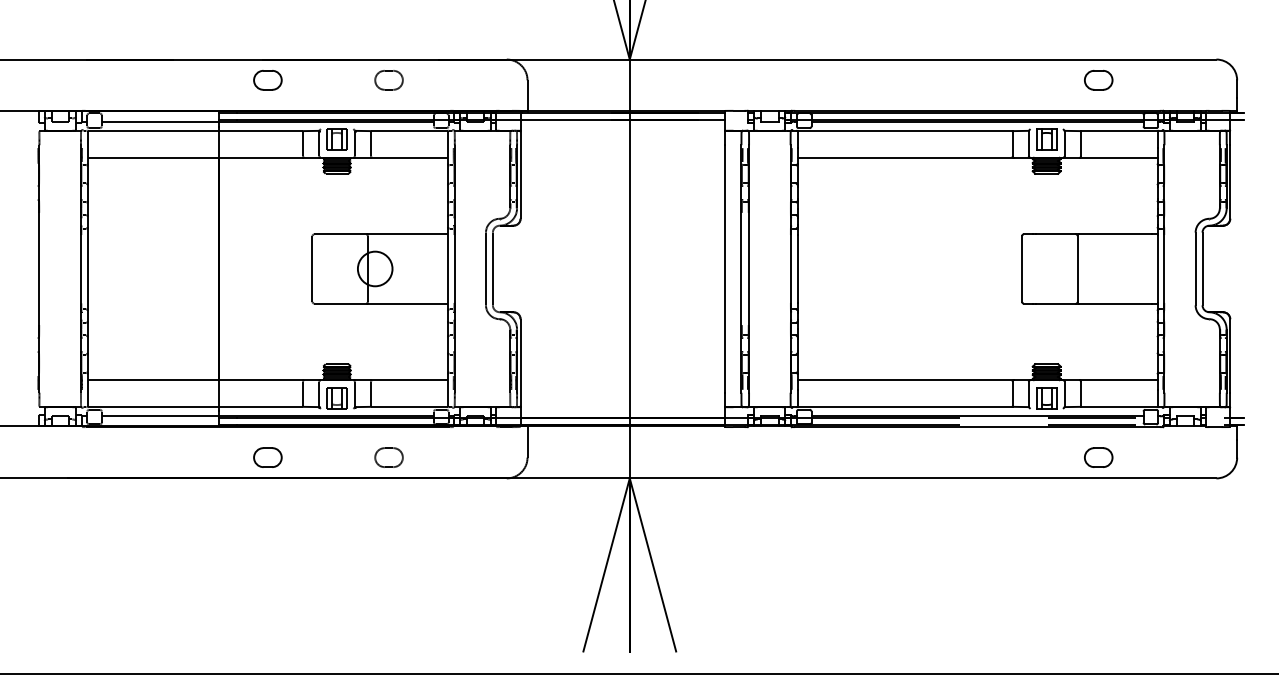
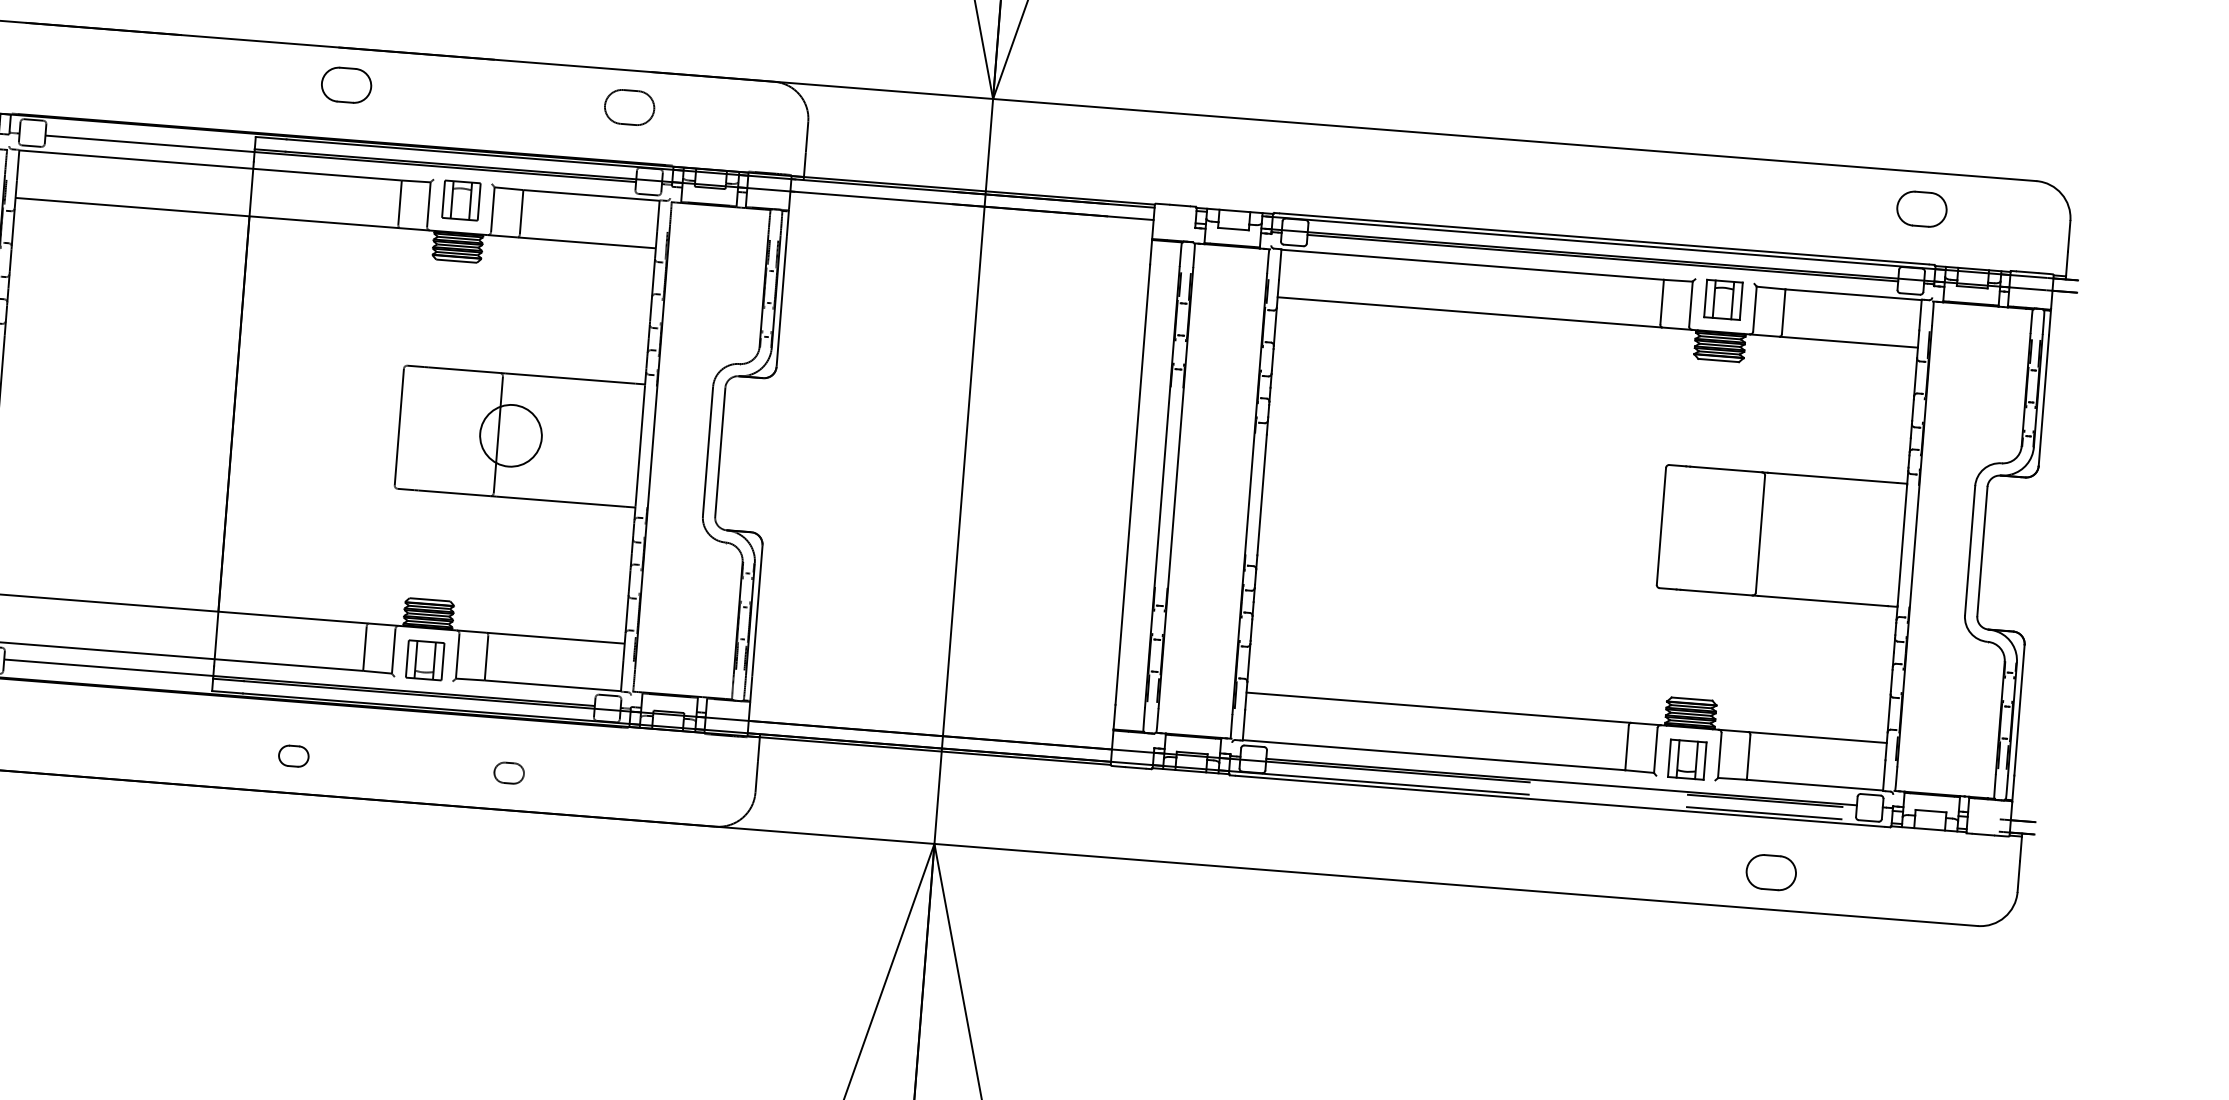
part: (1098, 79) -> (1921, 207), moved
part: (388, 80) -> (628, 107), moved
part: (267, 457) -> (293, 756), size x0.6
part: (388, 457) -> (508, 772), size x0.6

